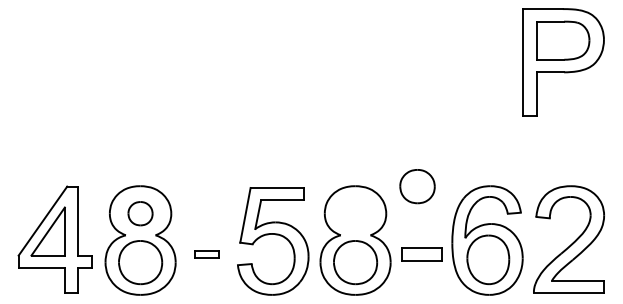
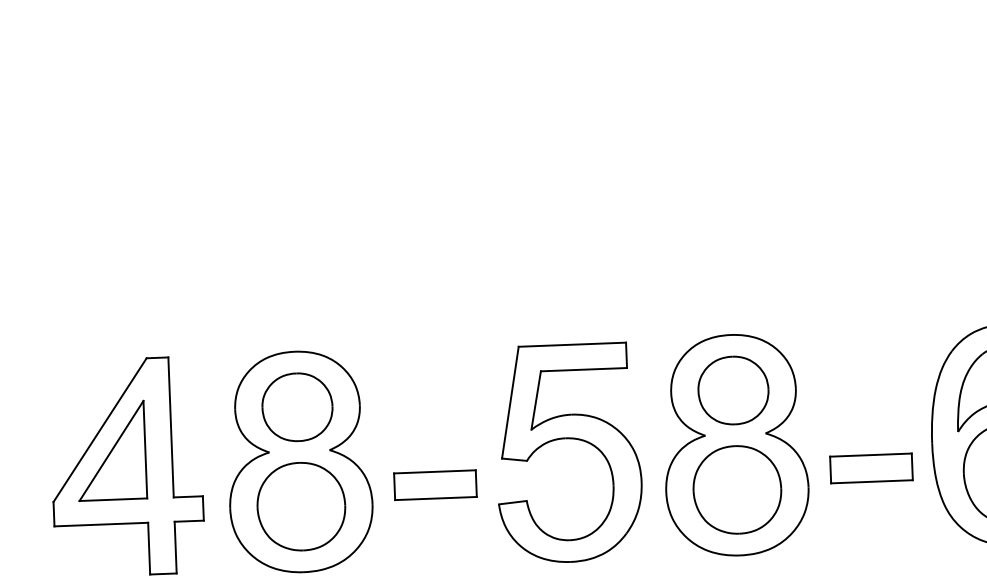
part: (417, 186) -> (733, 390), moved
part: (140, 213) -> (297, 407), size x1.43
part: (206, 254) -> (434, 485), size x1.67

